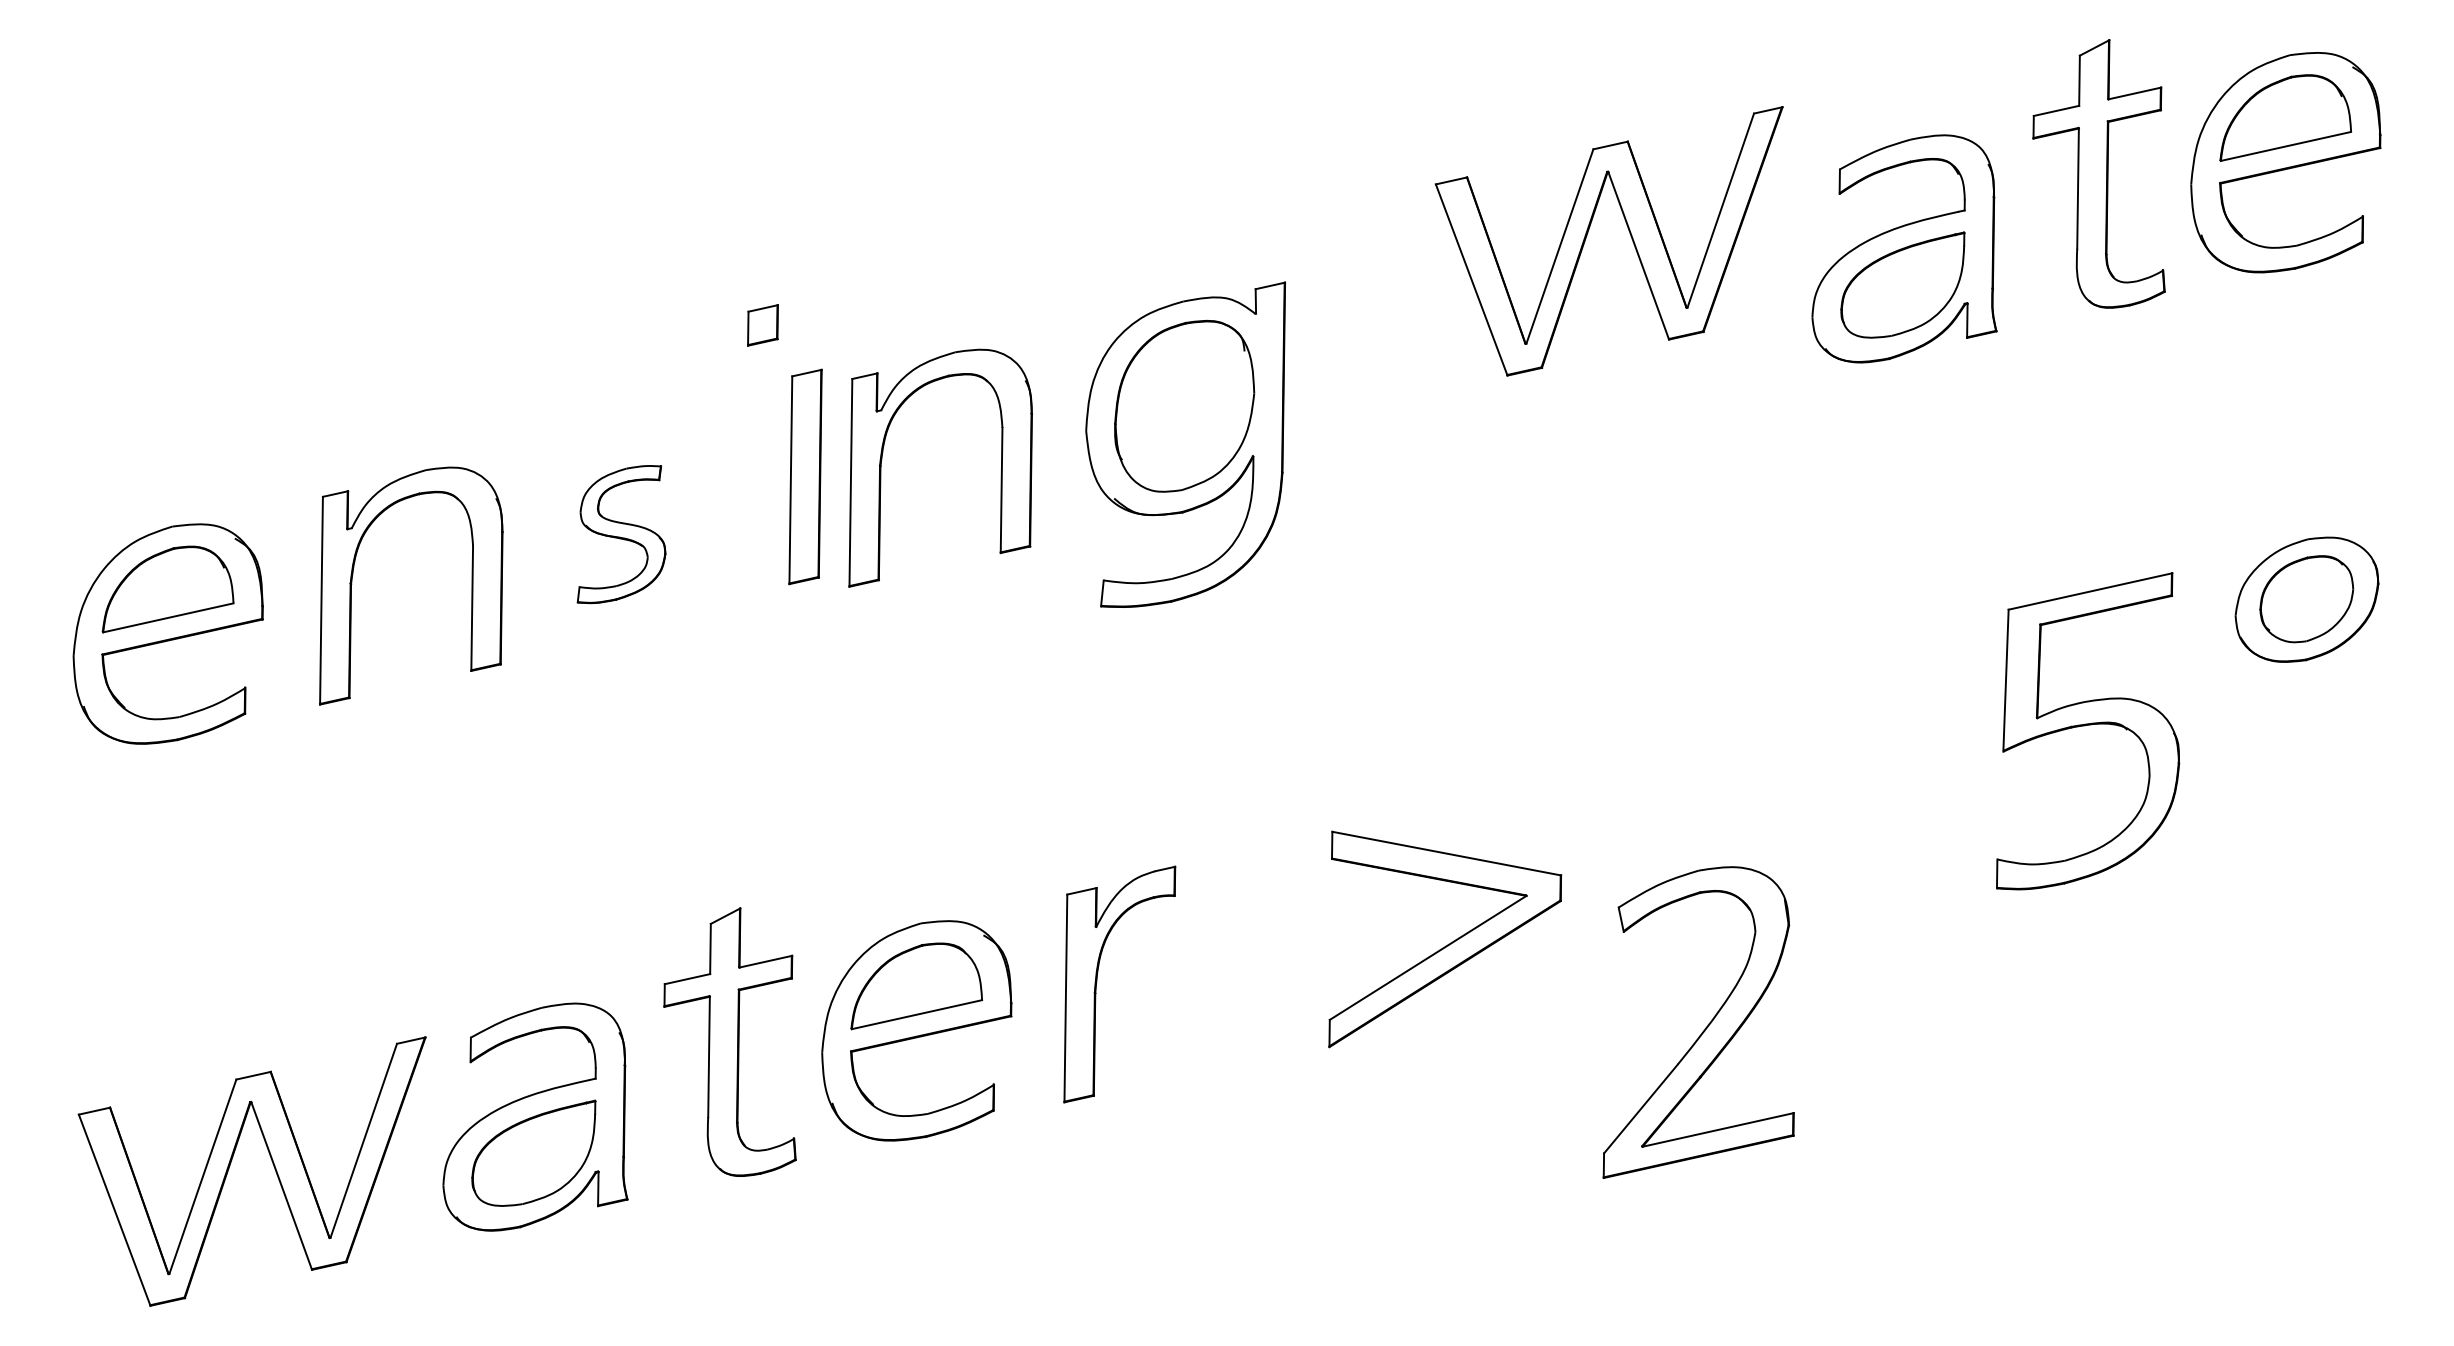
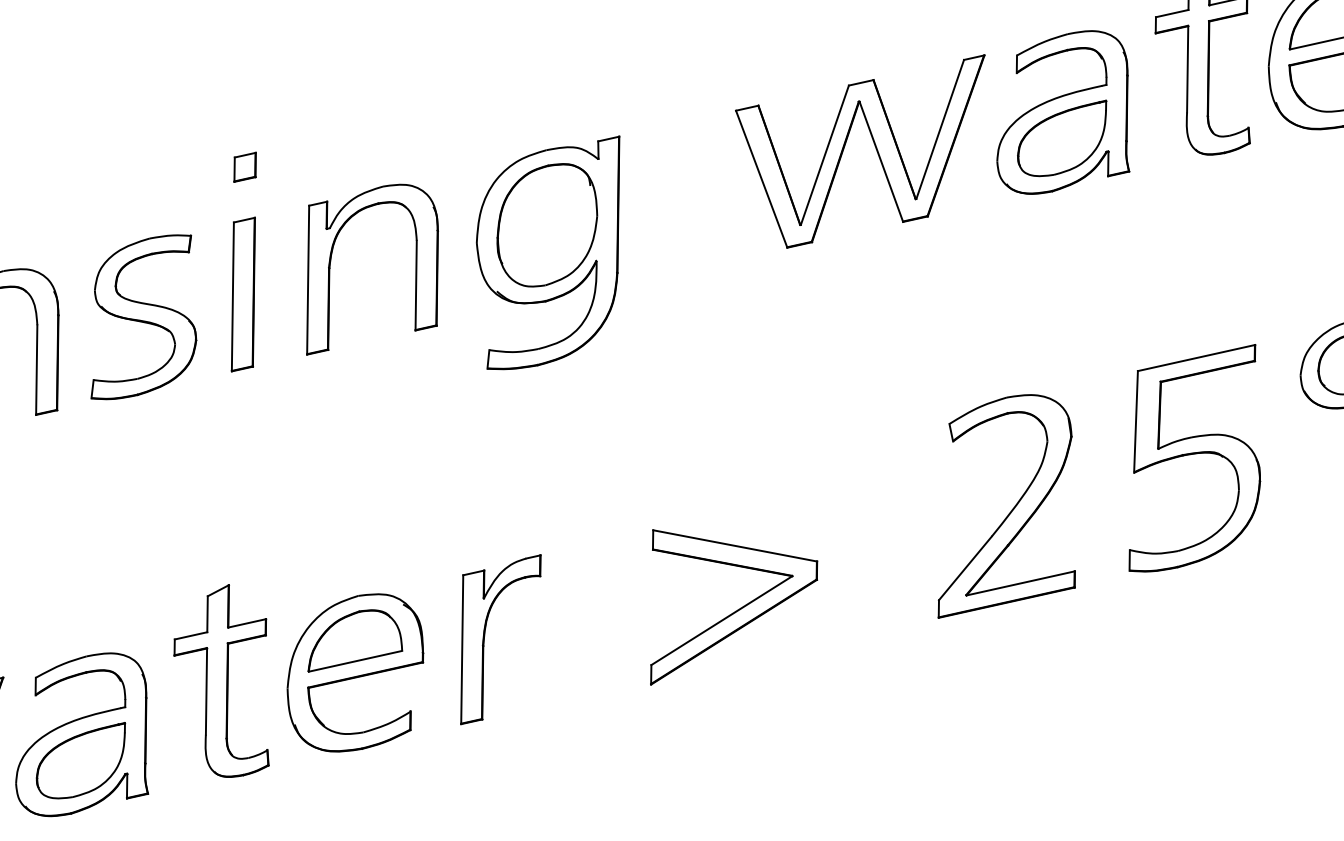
part: (1587, 235) -> (844, 147), moved
part: (805, 476) -> (243, 294), moved
part: (621, 534) -> (143, 317), size x1.67
part: (1705, 1027) -> (1011, 509), moved

